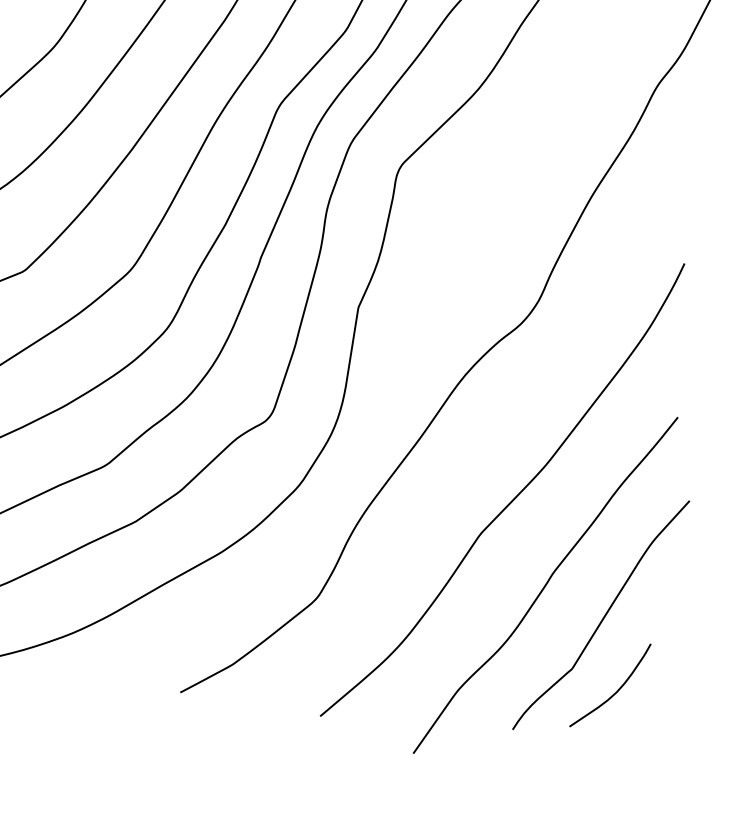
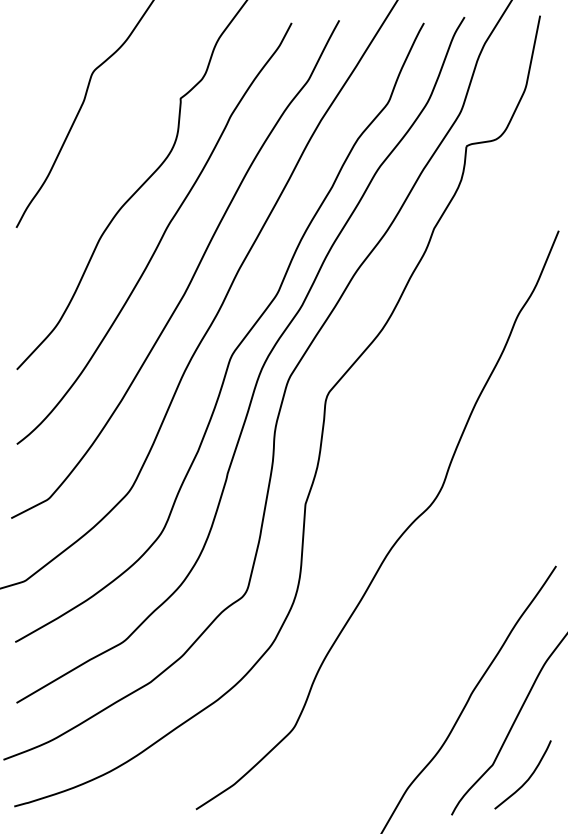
curve: (512, 498) -> (435, 639), removed

